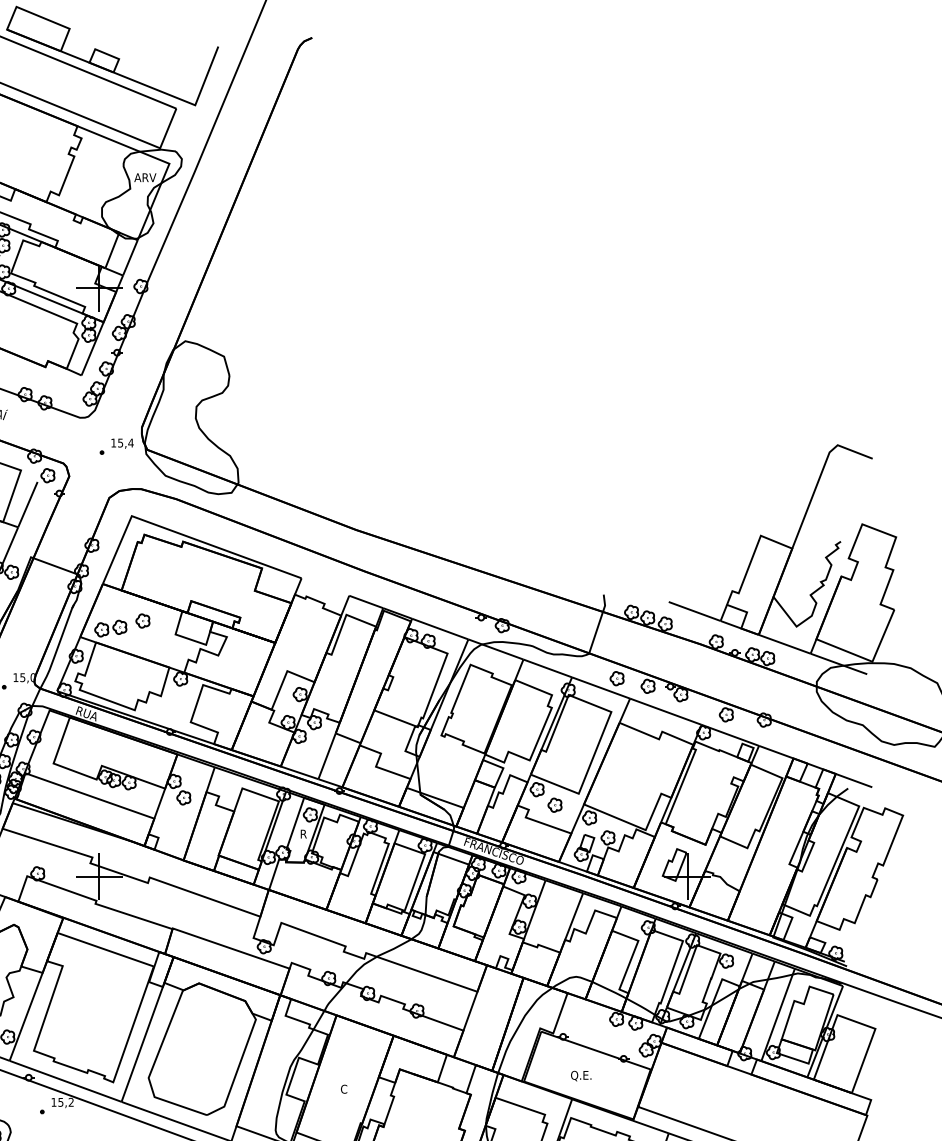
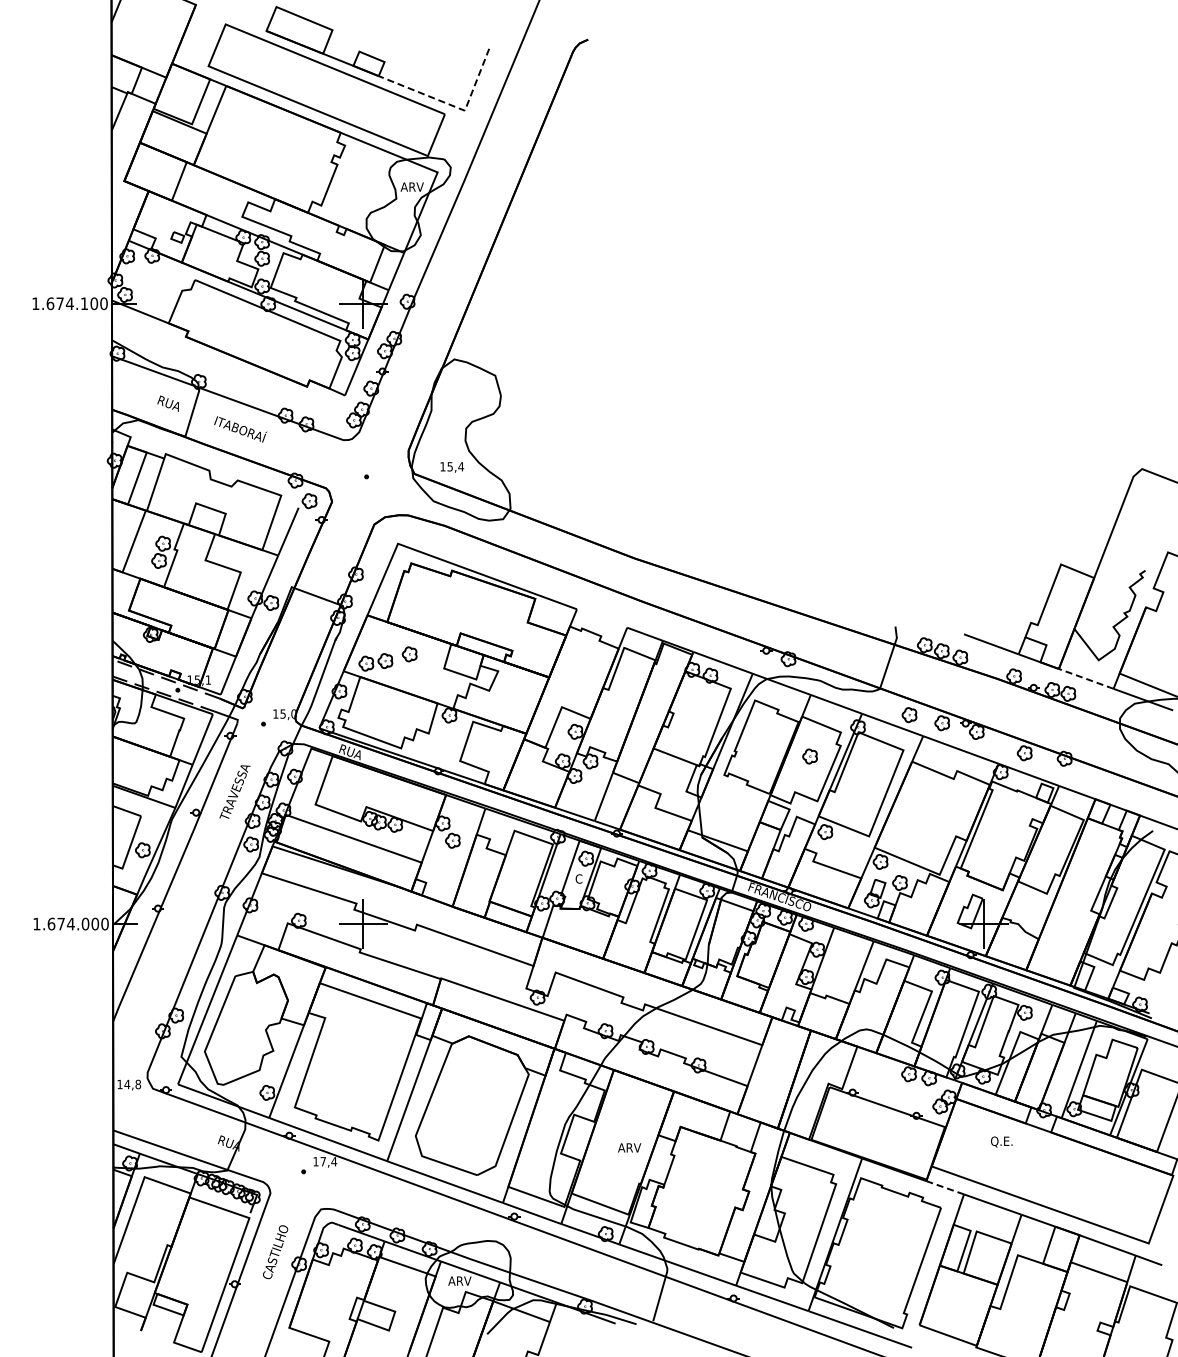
line: (183, 100) -> (452, 105), solid -> dashed
text: (122, 443) -> (452, 467), moved
line: (784, 643) -> (1085, 678), solid -> dashed
part: (554, 805) -> (809, 756), moved
text: (303, 833) -> (578, 878), R -> C
text: (581, 1075) -> (1001, 1141), moved
text: (351, 1088) -> (629, 1147), C -> ARV
text: (65, 1102) -> (328, 1161), 15,2 -> 17,4
line: (651, 1126) -> (945, 1187), solid -> dashed

